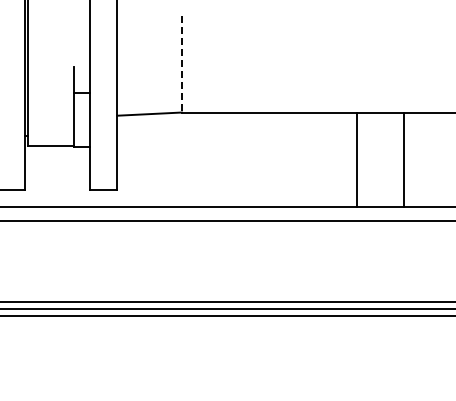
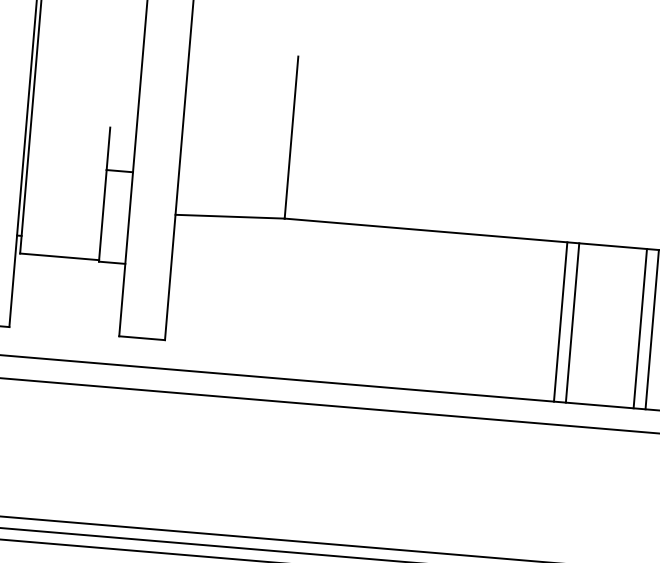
line: (181, 64) -> (290, 137), dashed -> solid
line: (349, 159) -> (560, 321), added
line: (397, 159) -> (641, 328), added

